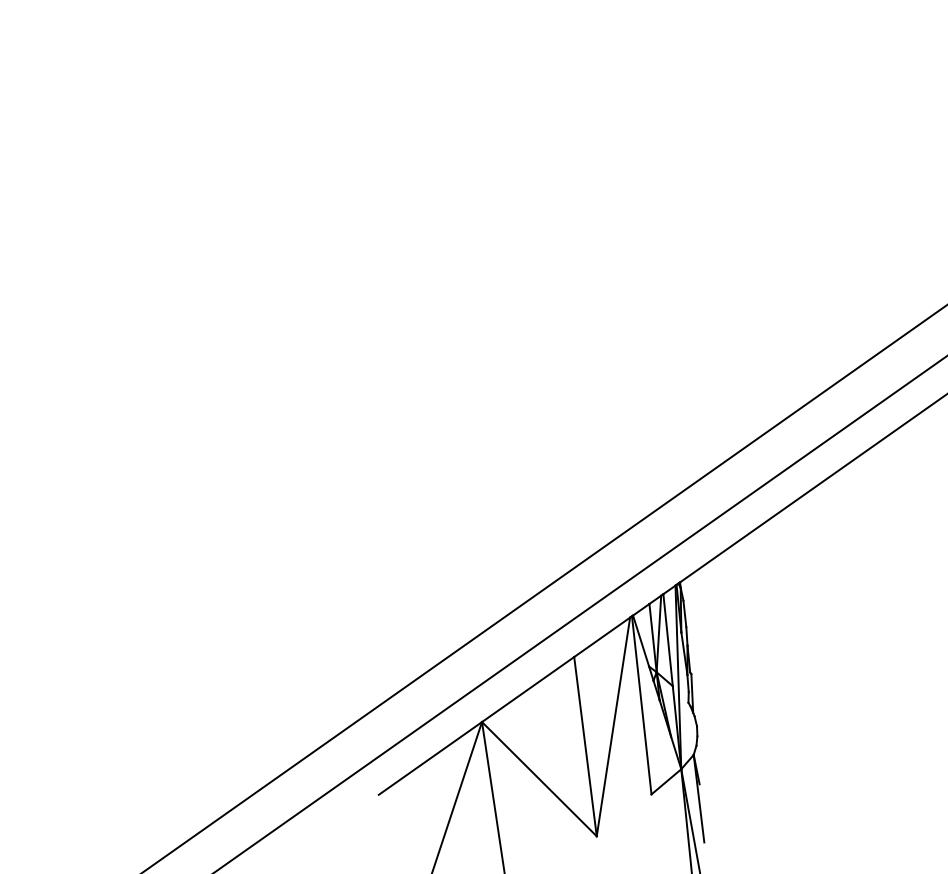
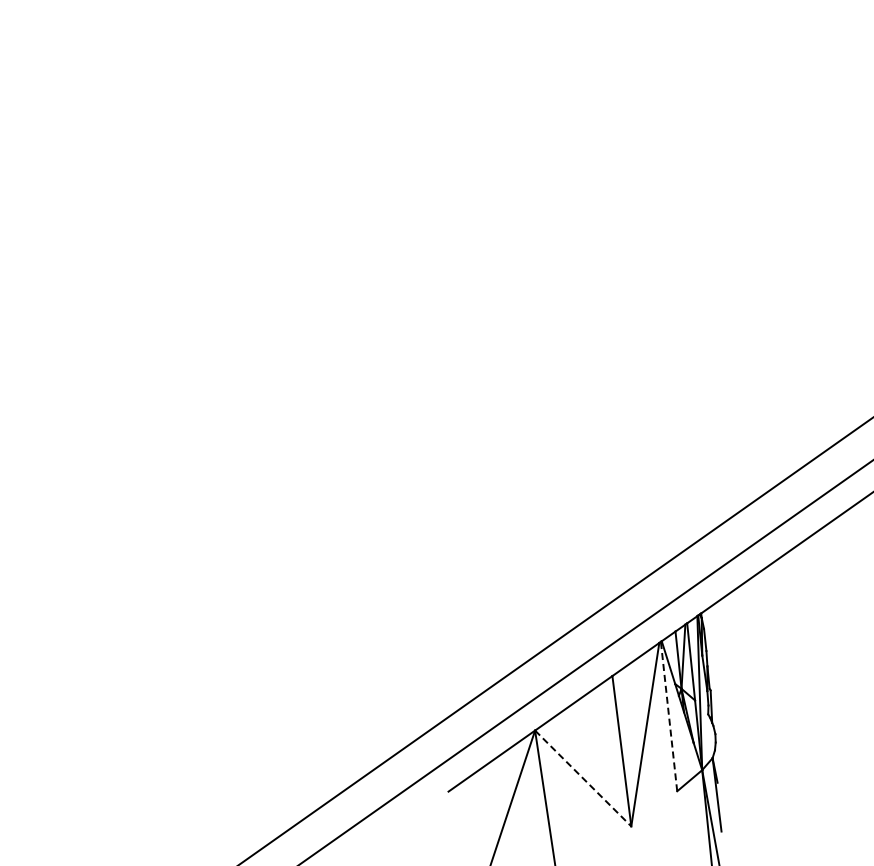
line: (642, 705) -> (669, 716), solid -> dashed
line: (539, 779) -> (583, 778), solid -> dashed

